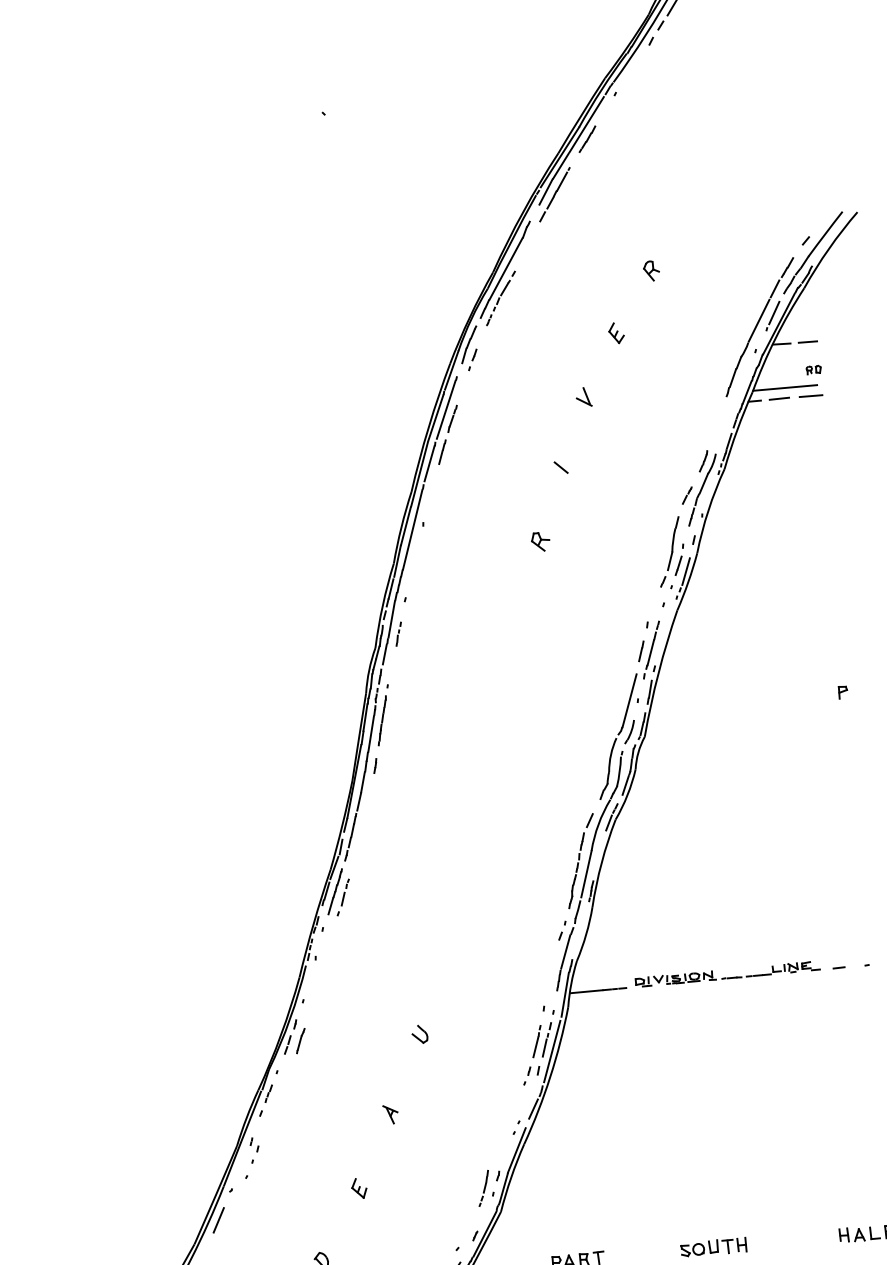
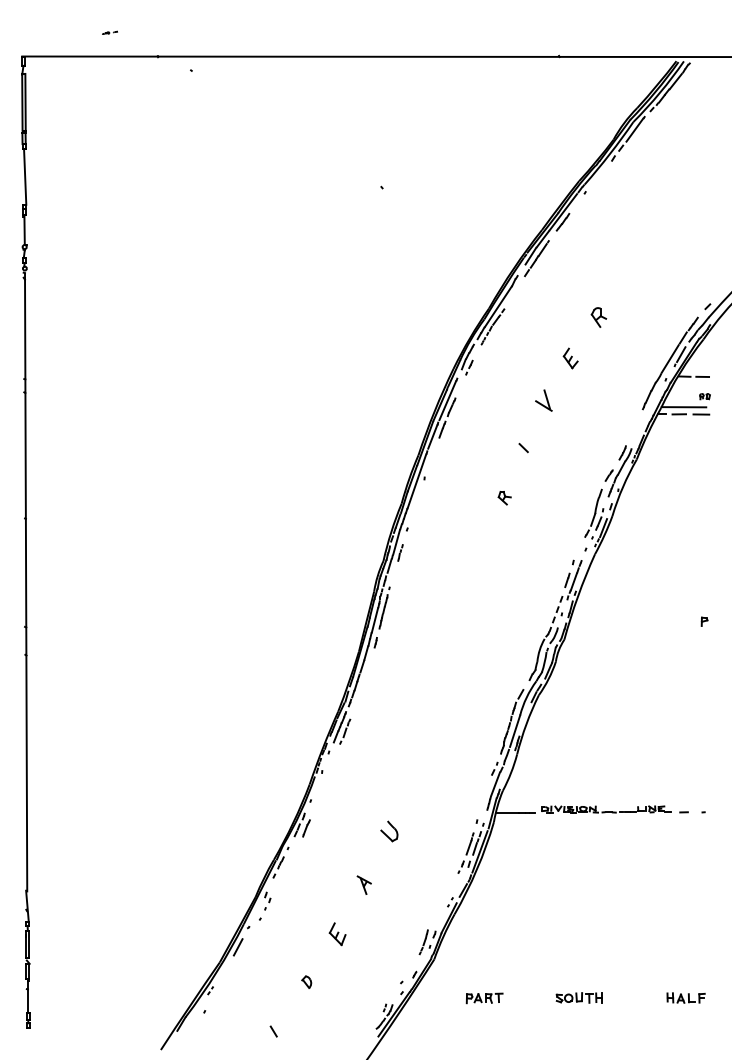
part: (650, 270) -> (598, 317), size x1.4
part: (616, 333) -> (570, 358), size x1.4
part: (583, 396) -> (543, 400), size x1.6
line: (628, 701) -> (555, 614), solid -> dashed
part: (419, 1034) -> (389, 831), size x1.6
part: (389, 1113) -> (363, 884), size x1.4
part: (359, 1188) -> (337, 934), size x1.6

